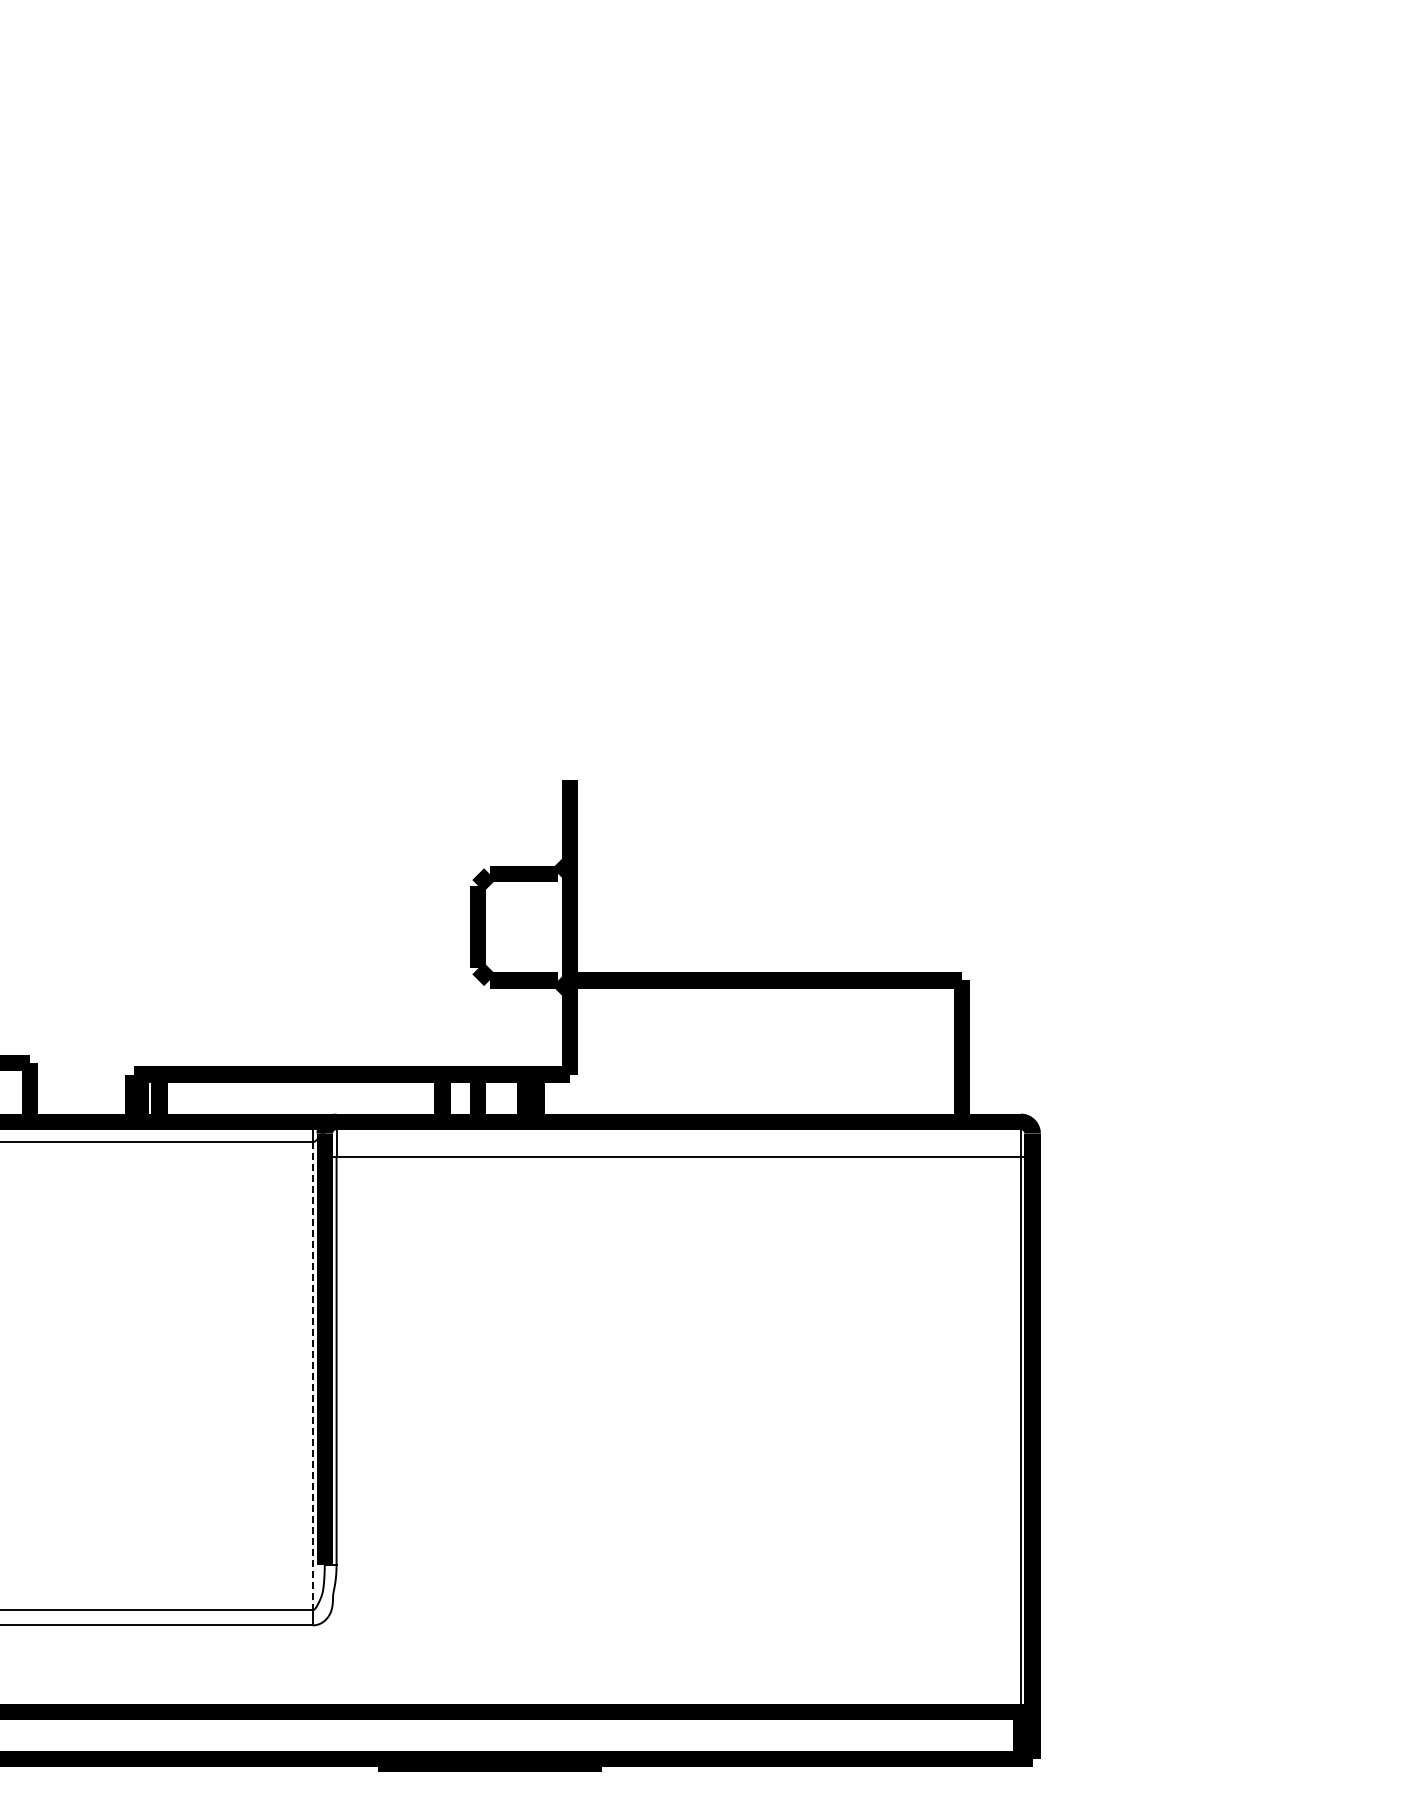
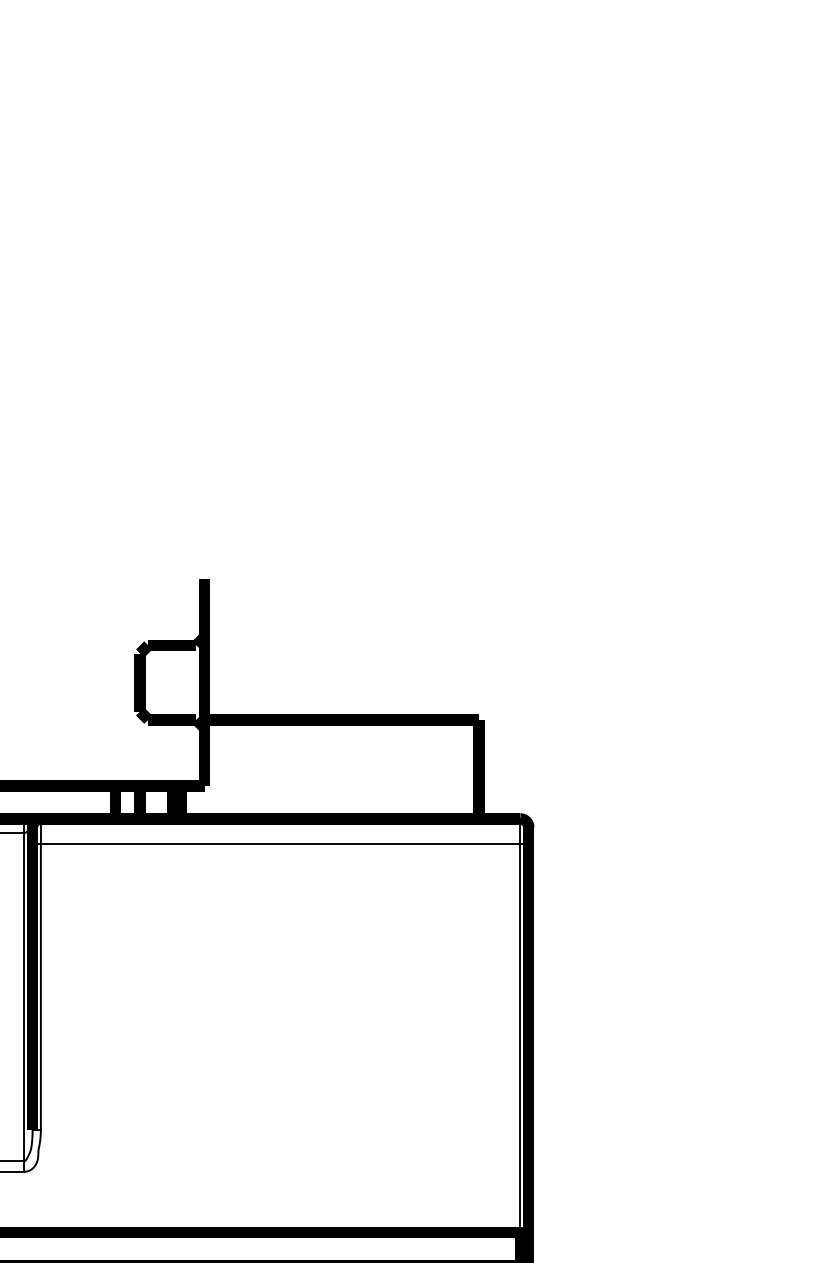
line: (312, 1376) -> (24, 997), dashed -> solid

